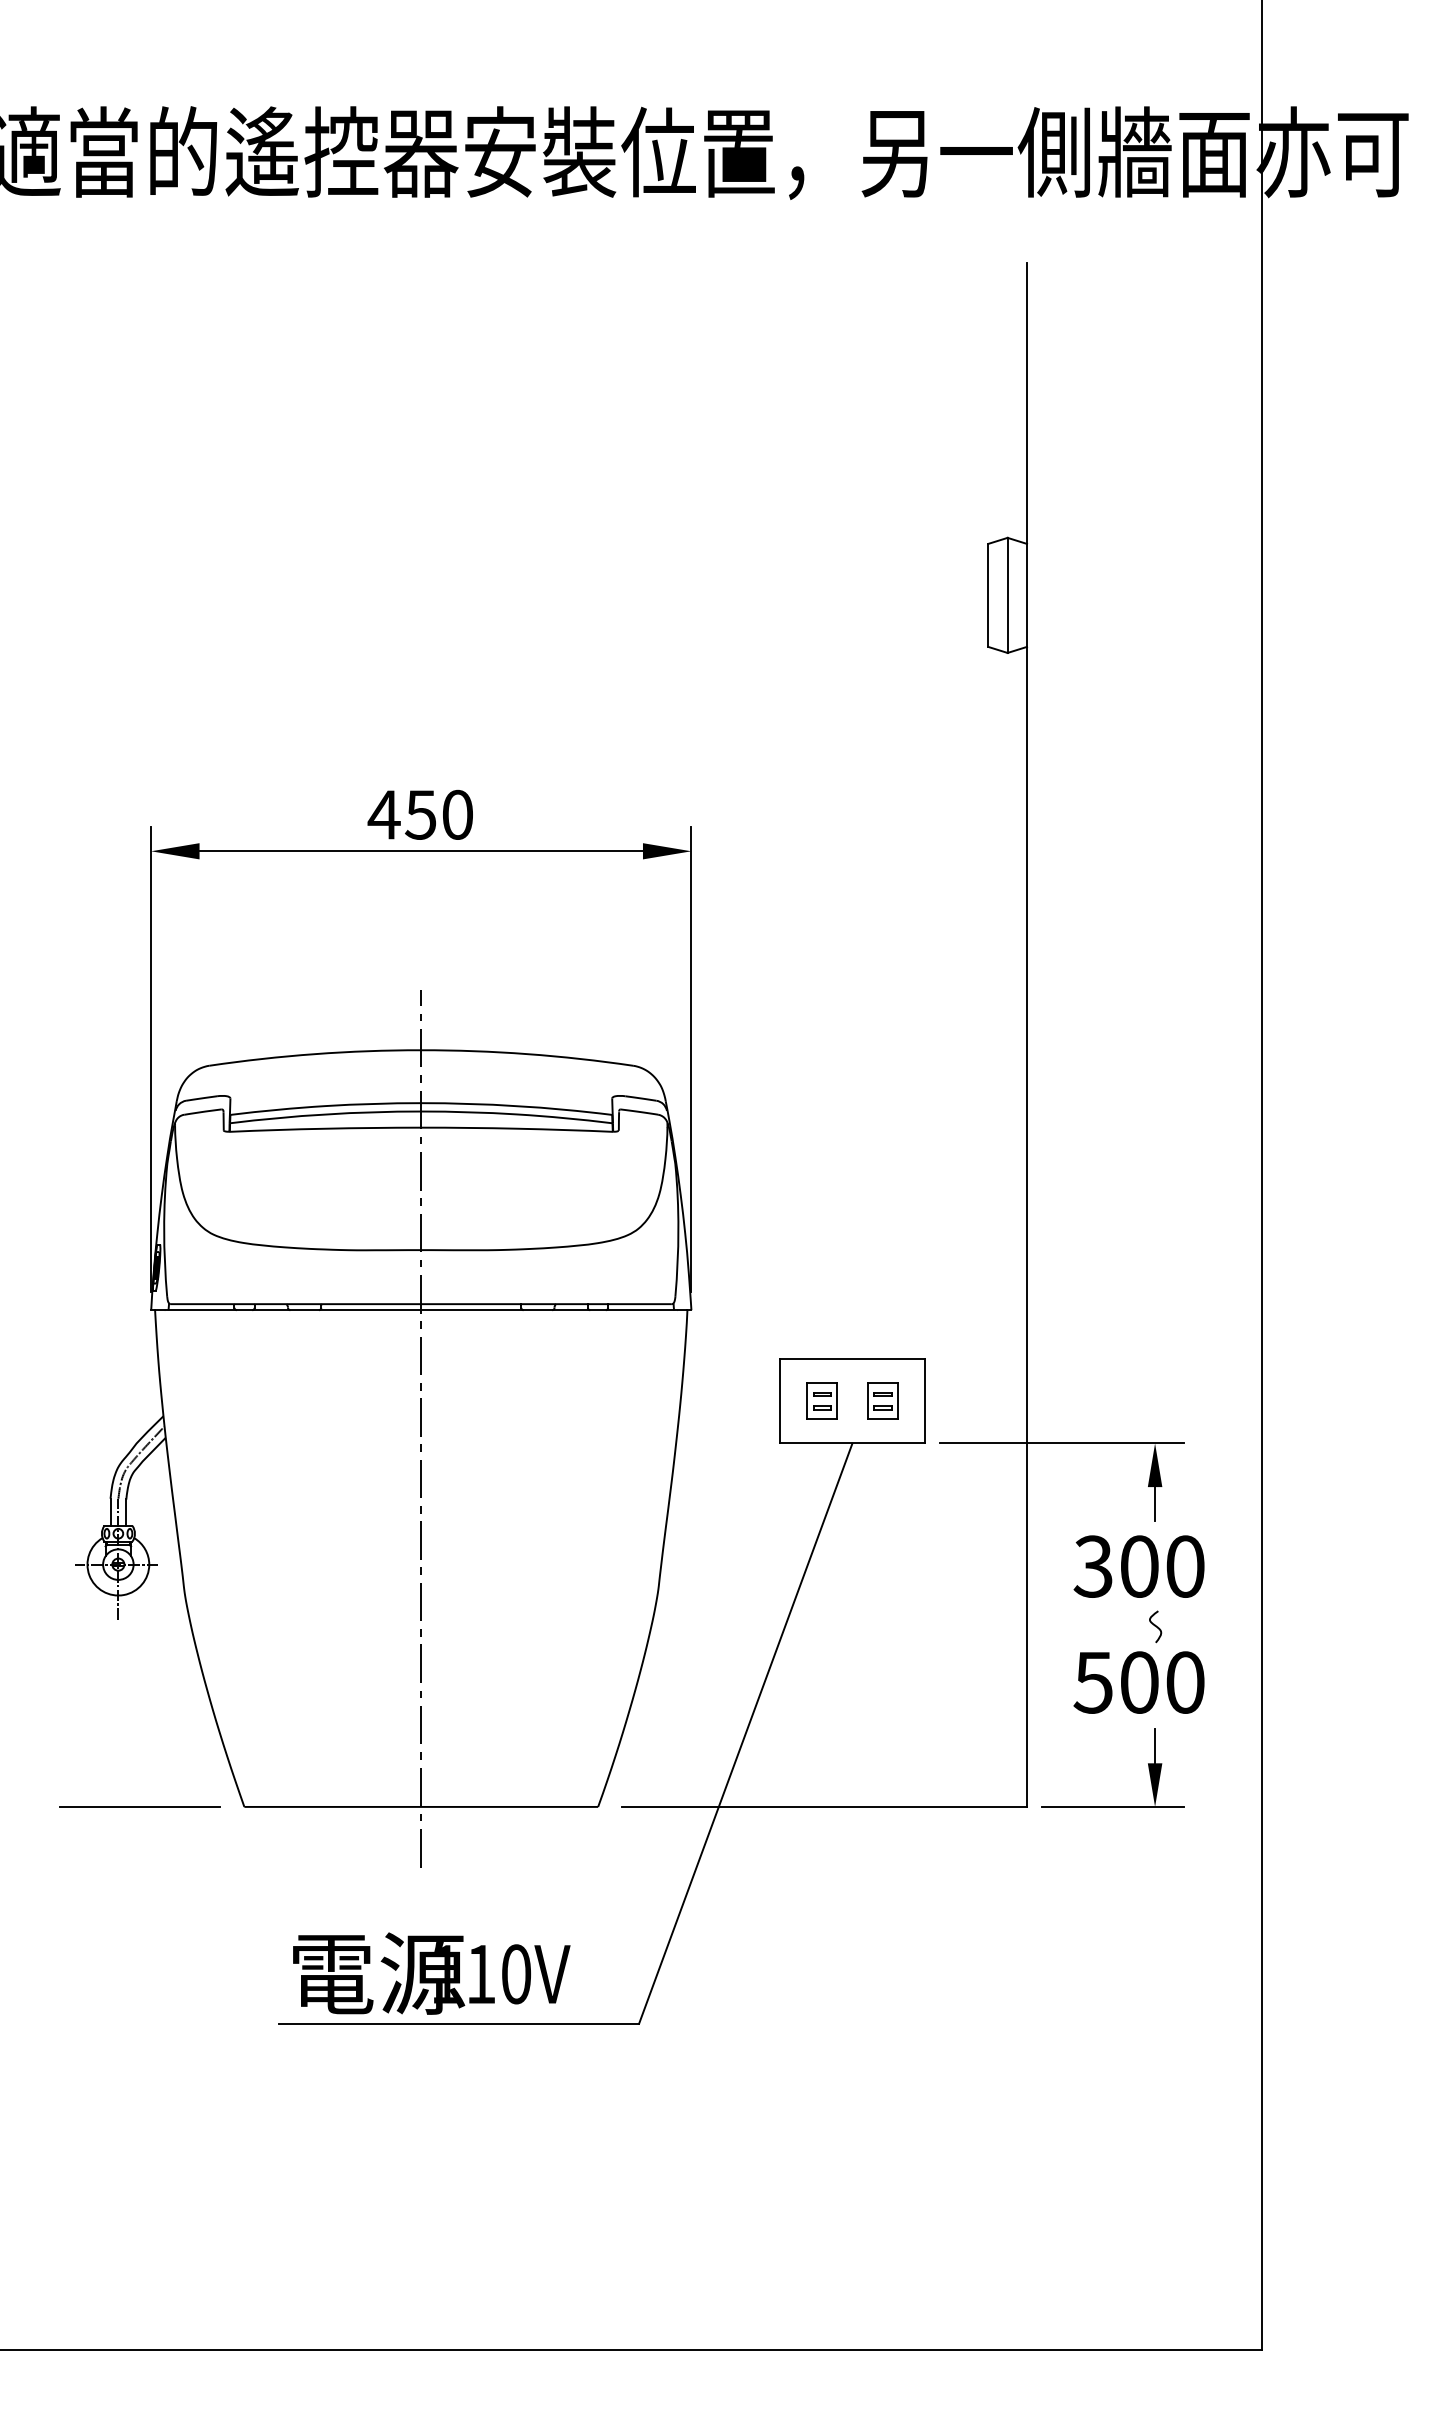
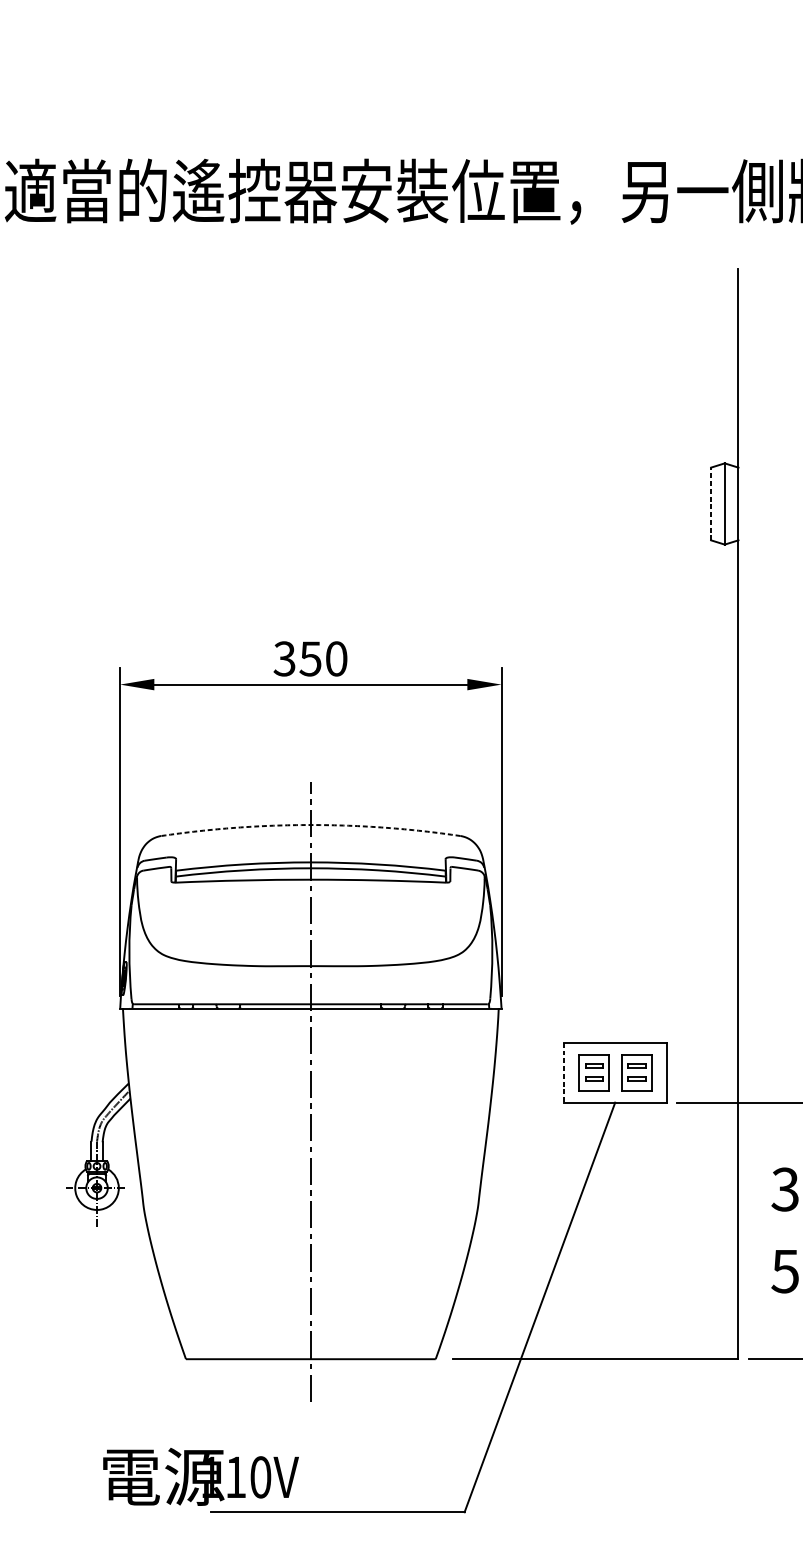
line: (988, 594) -> (711, 503), solid -> dashed
text: (383, 814) -> (284, 658), 450 -> 350
arc: (421, 1050) -> (311, 825), solid -> dashed
part: (821, 1400) -> (593, 1072), size x1.4
part: (882, 1400) -> (636, 1072), size x1.4
line: (779, 1401) -> (563, 1073), solid -> dashed
line: (139, 1806) -> (111, 1358), removed
text: (431, 1973) -> (200, 1476), moved

